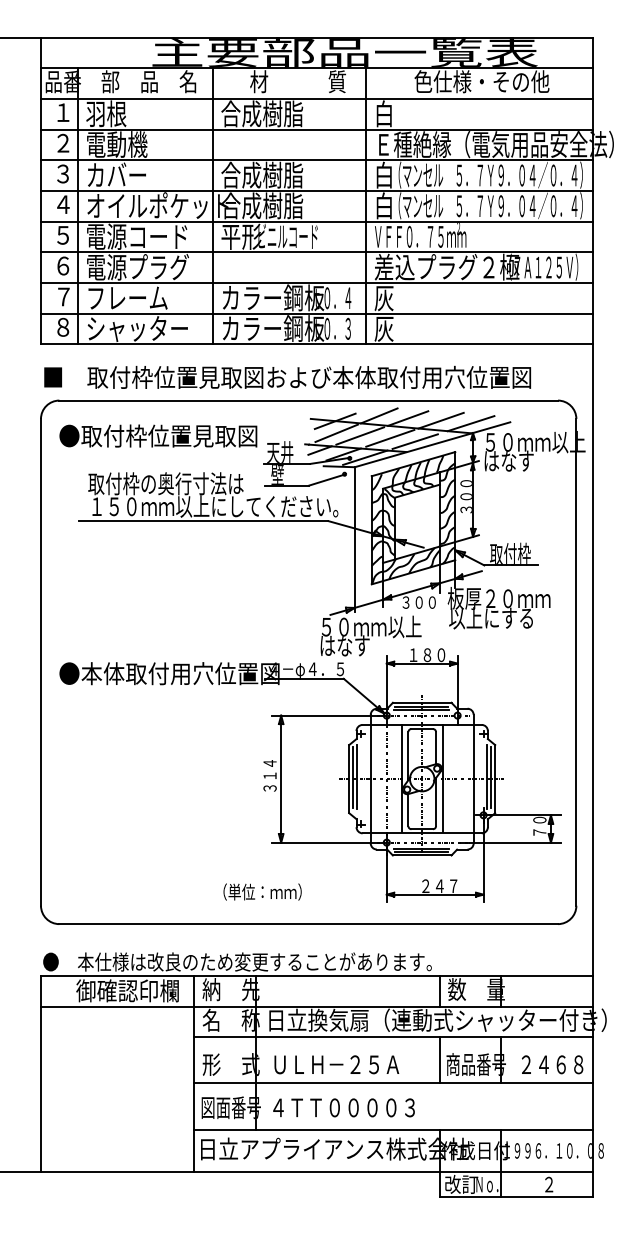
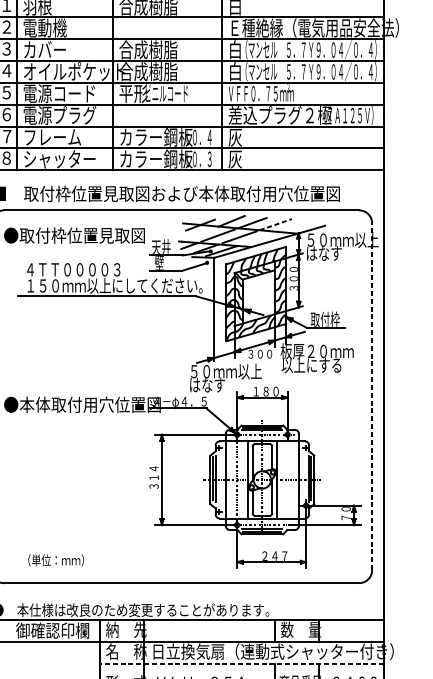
line: (441, 420) -> (276, 224), solid -> dashed
line: (470, 423) -> (296, 226), removed
line: (336, 433) -> (201, 233), removed
line: (414, 441) -> (256, 239), removed
text: (165, 483) -> (79, 269), 取付枠の奥行寸法は -> ４ＴＴ００００３
line: (576, 661) -> (372, 396), solid -> dashed
text: (262, 891) -> (56, 559), moved
line: (393, 1037) -> (241, 663), solid -> dashed

